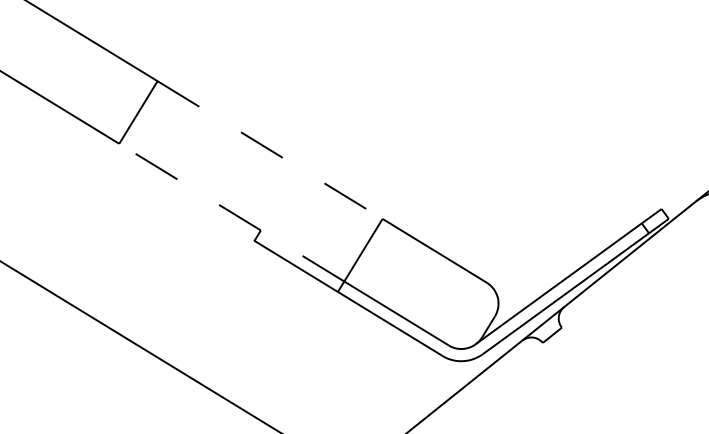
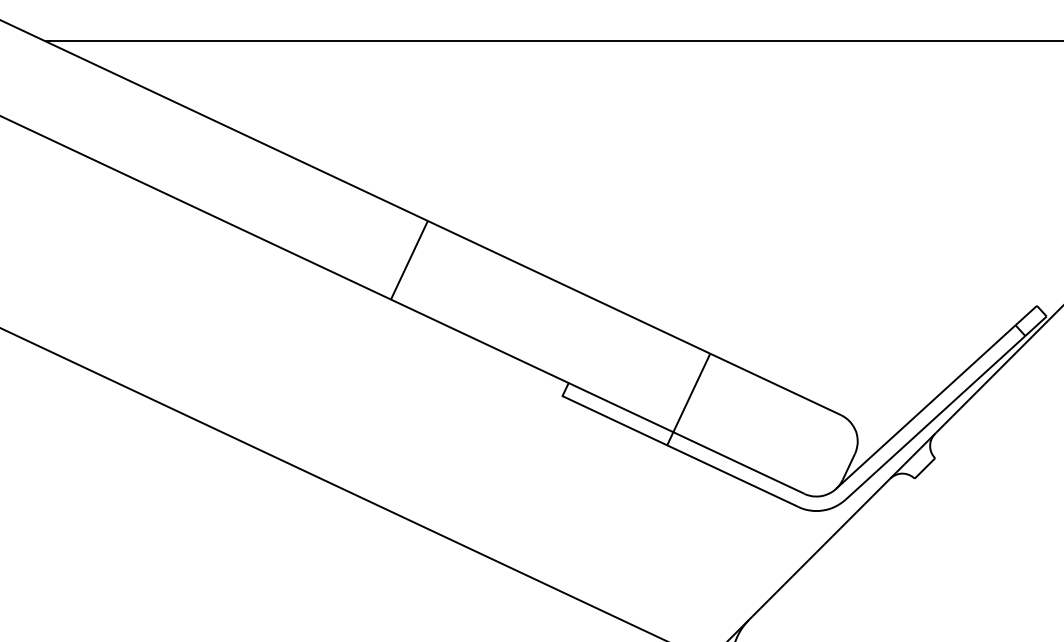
line: (270, 150) -> (569, 287), dashed -> solid
line: (232, 212) -> (532, 365), dashed -> solid

